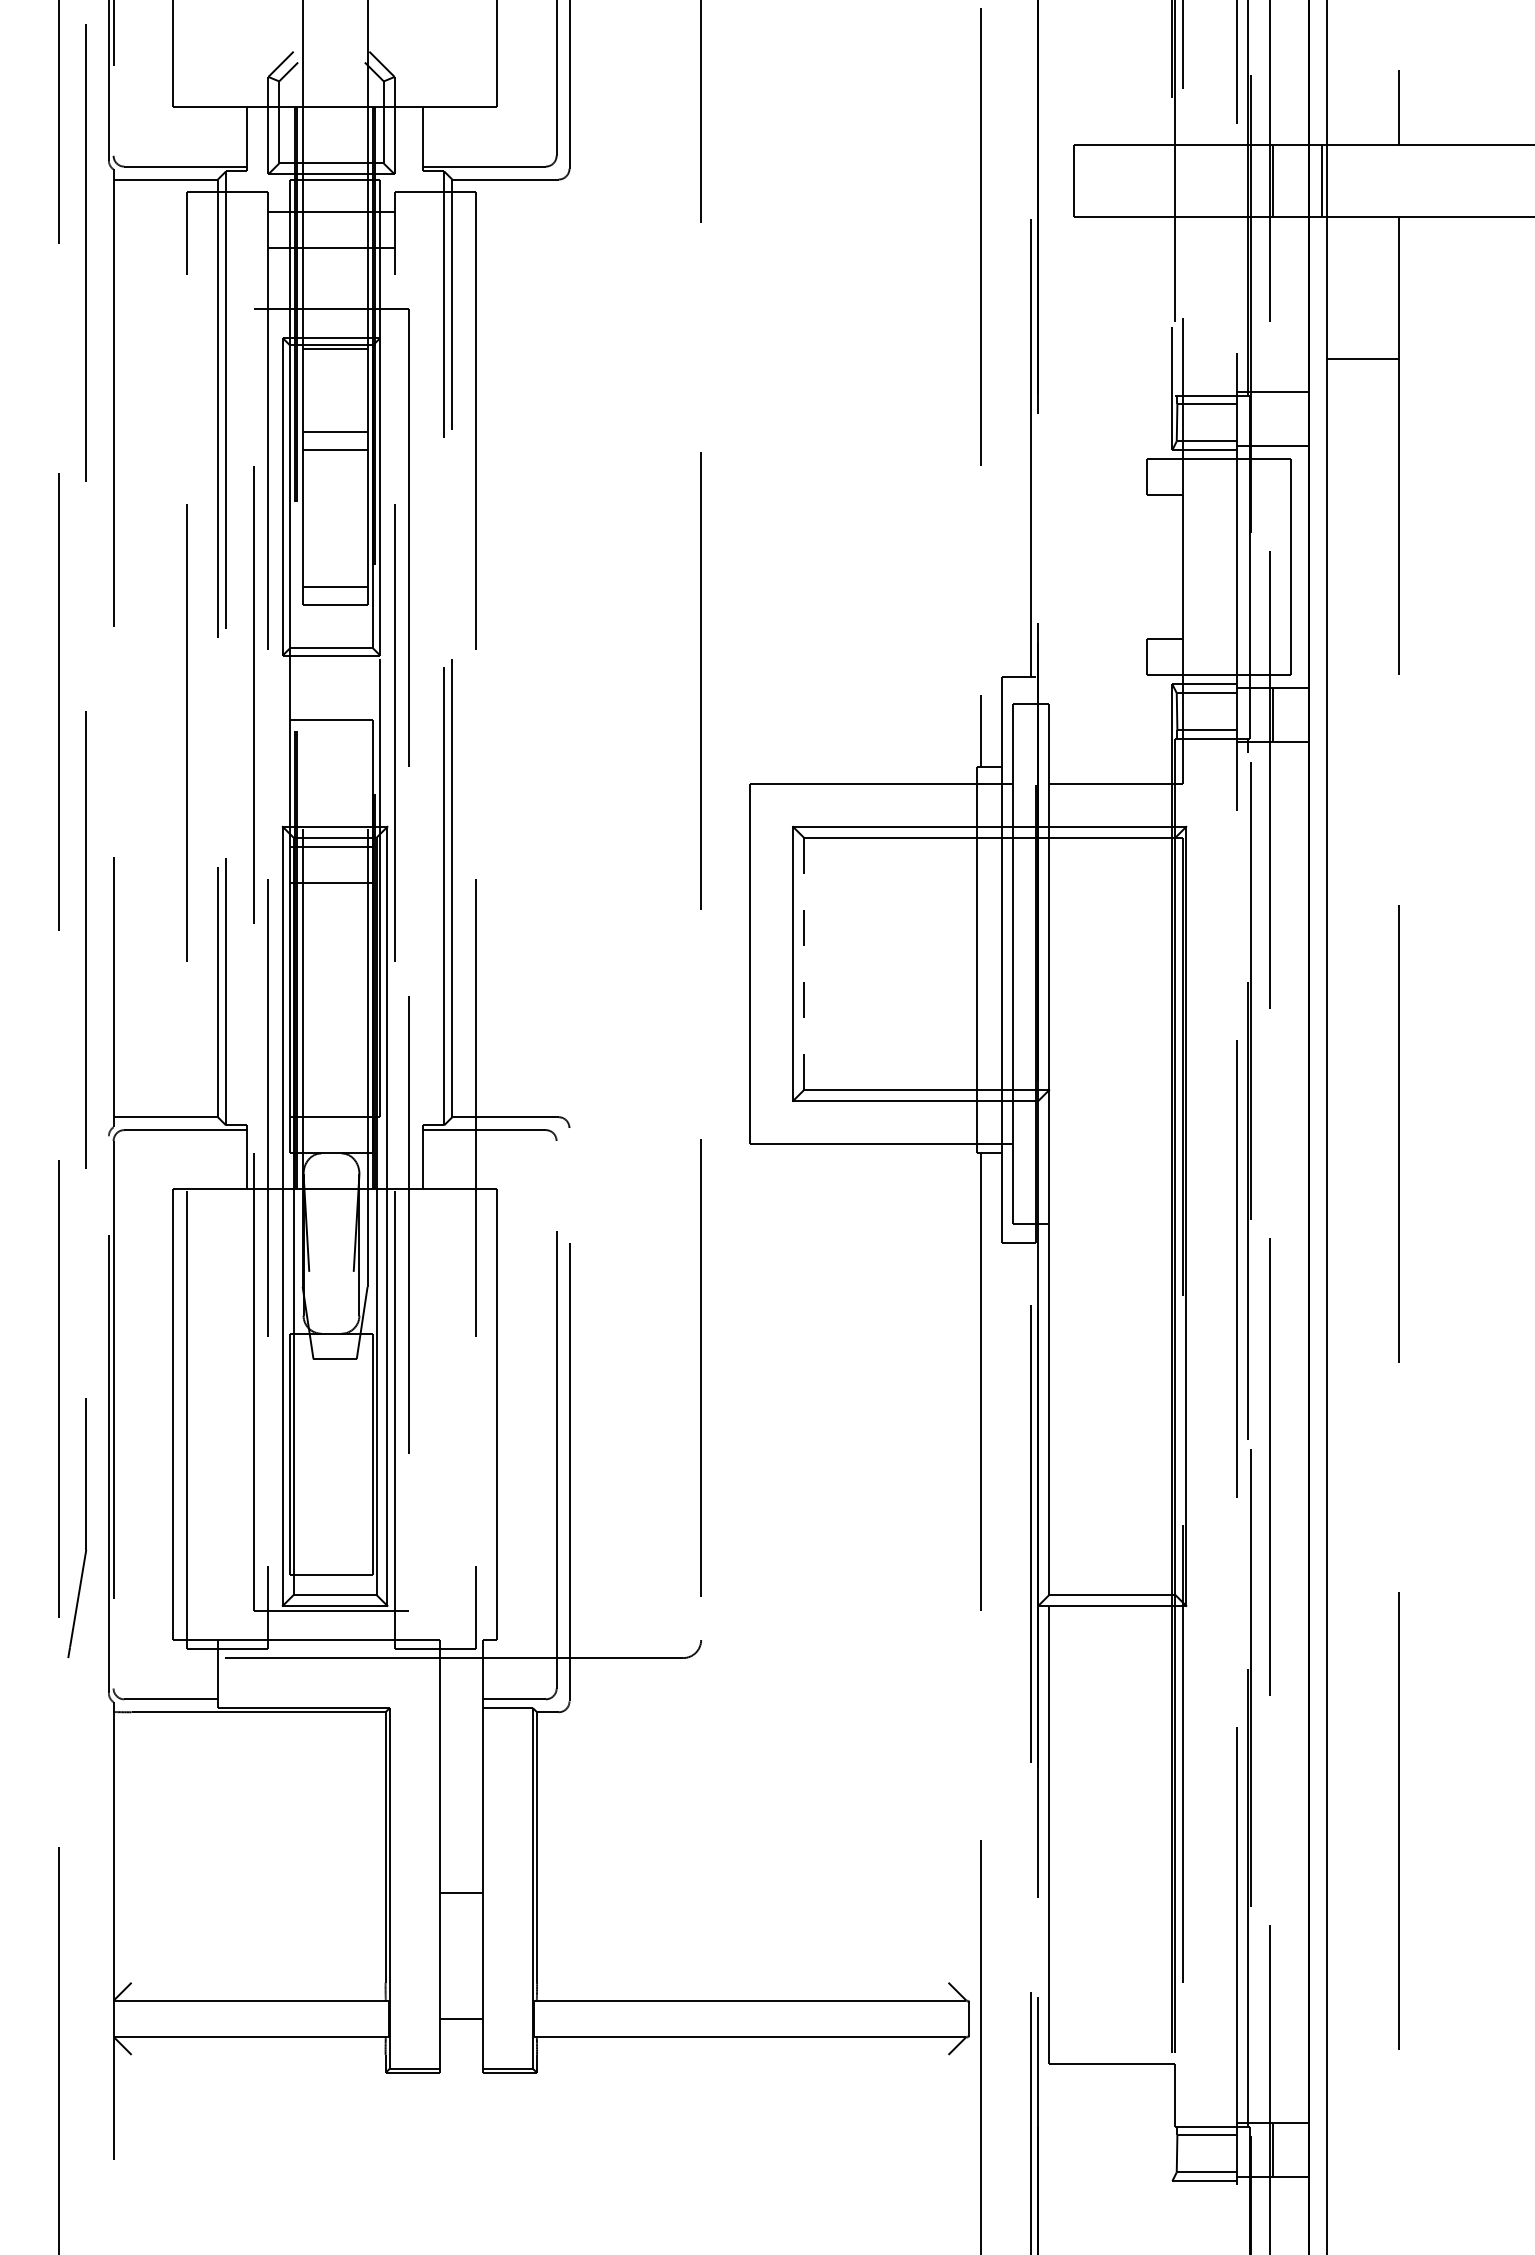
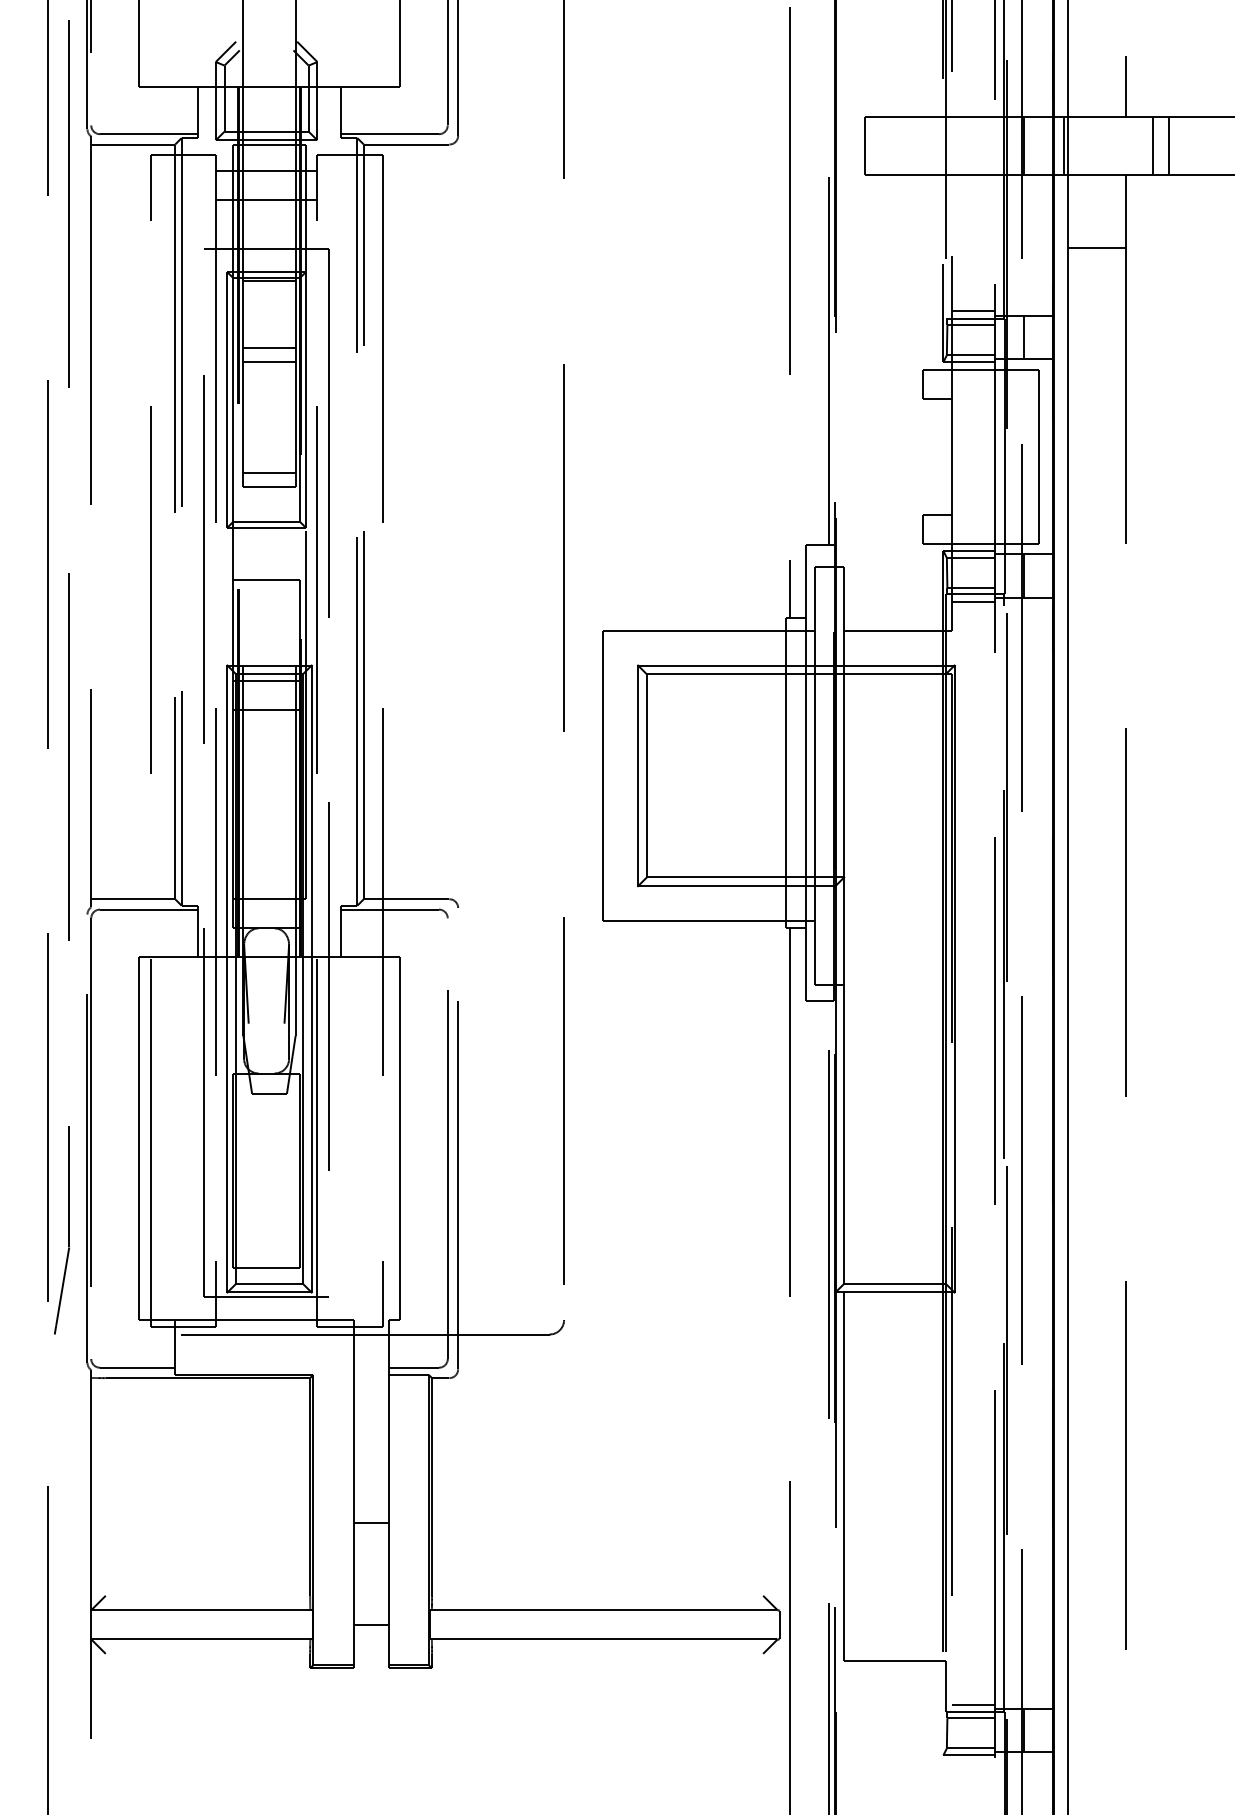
line: (1432, 181) -> (1152, 146), added
line: (1453, 181) -> (1169, 146), added
line: (1362, 358) -> (1096, 247), moved
line: (1209, 386) -> (973, 311), added
line: (1272, 419) -> (1023, 337), added
line: (1209, 747) -> (973, 601), added
line: (803, 964) -> (646, 776), dashed -> solid
line: (1209, 2117) -> (973, 1704), added

